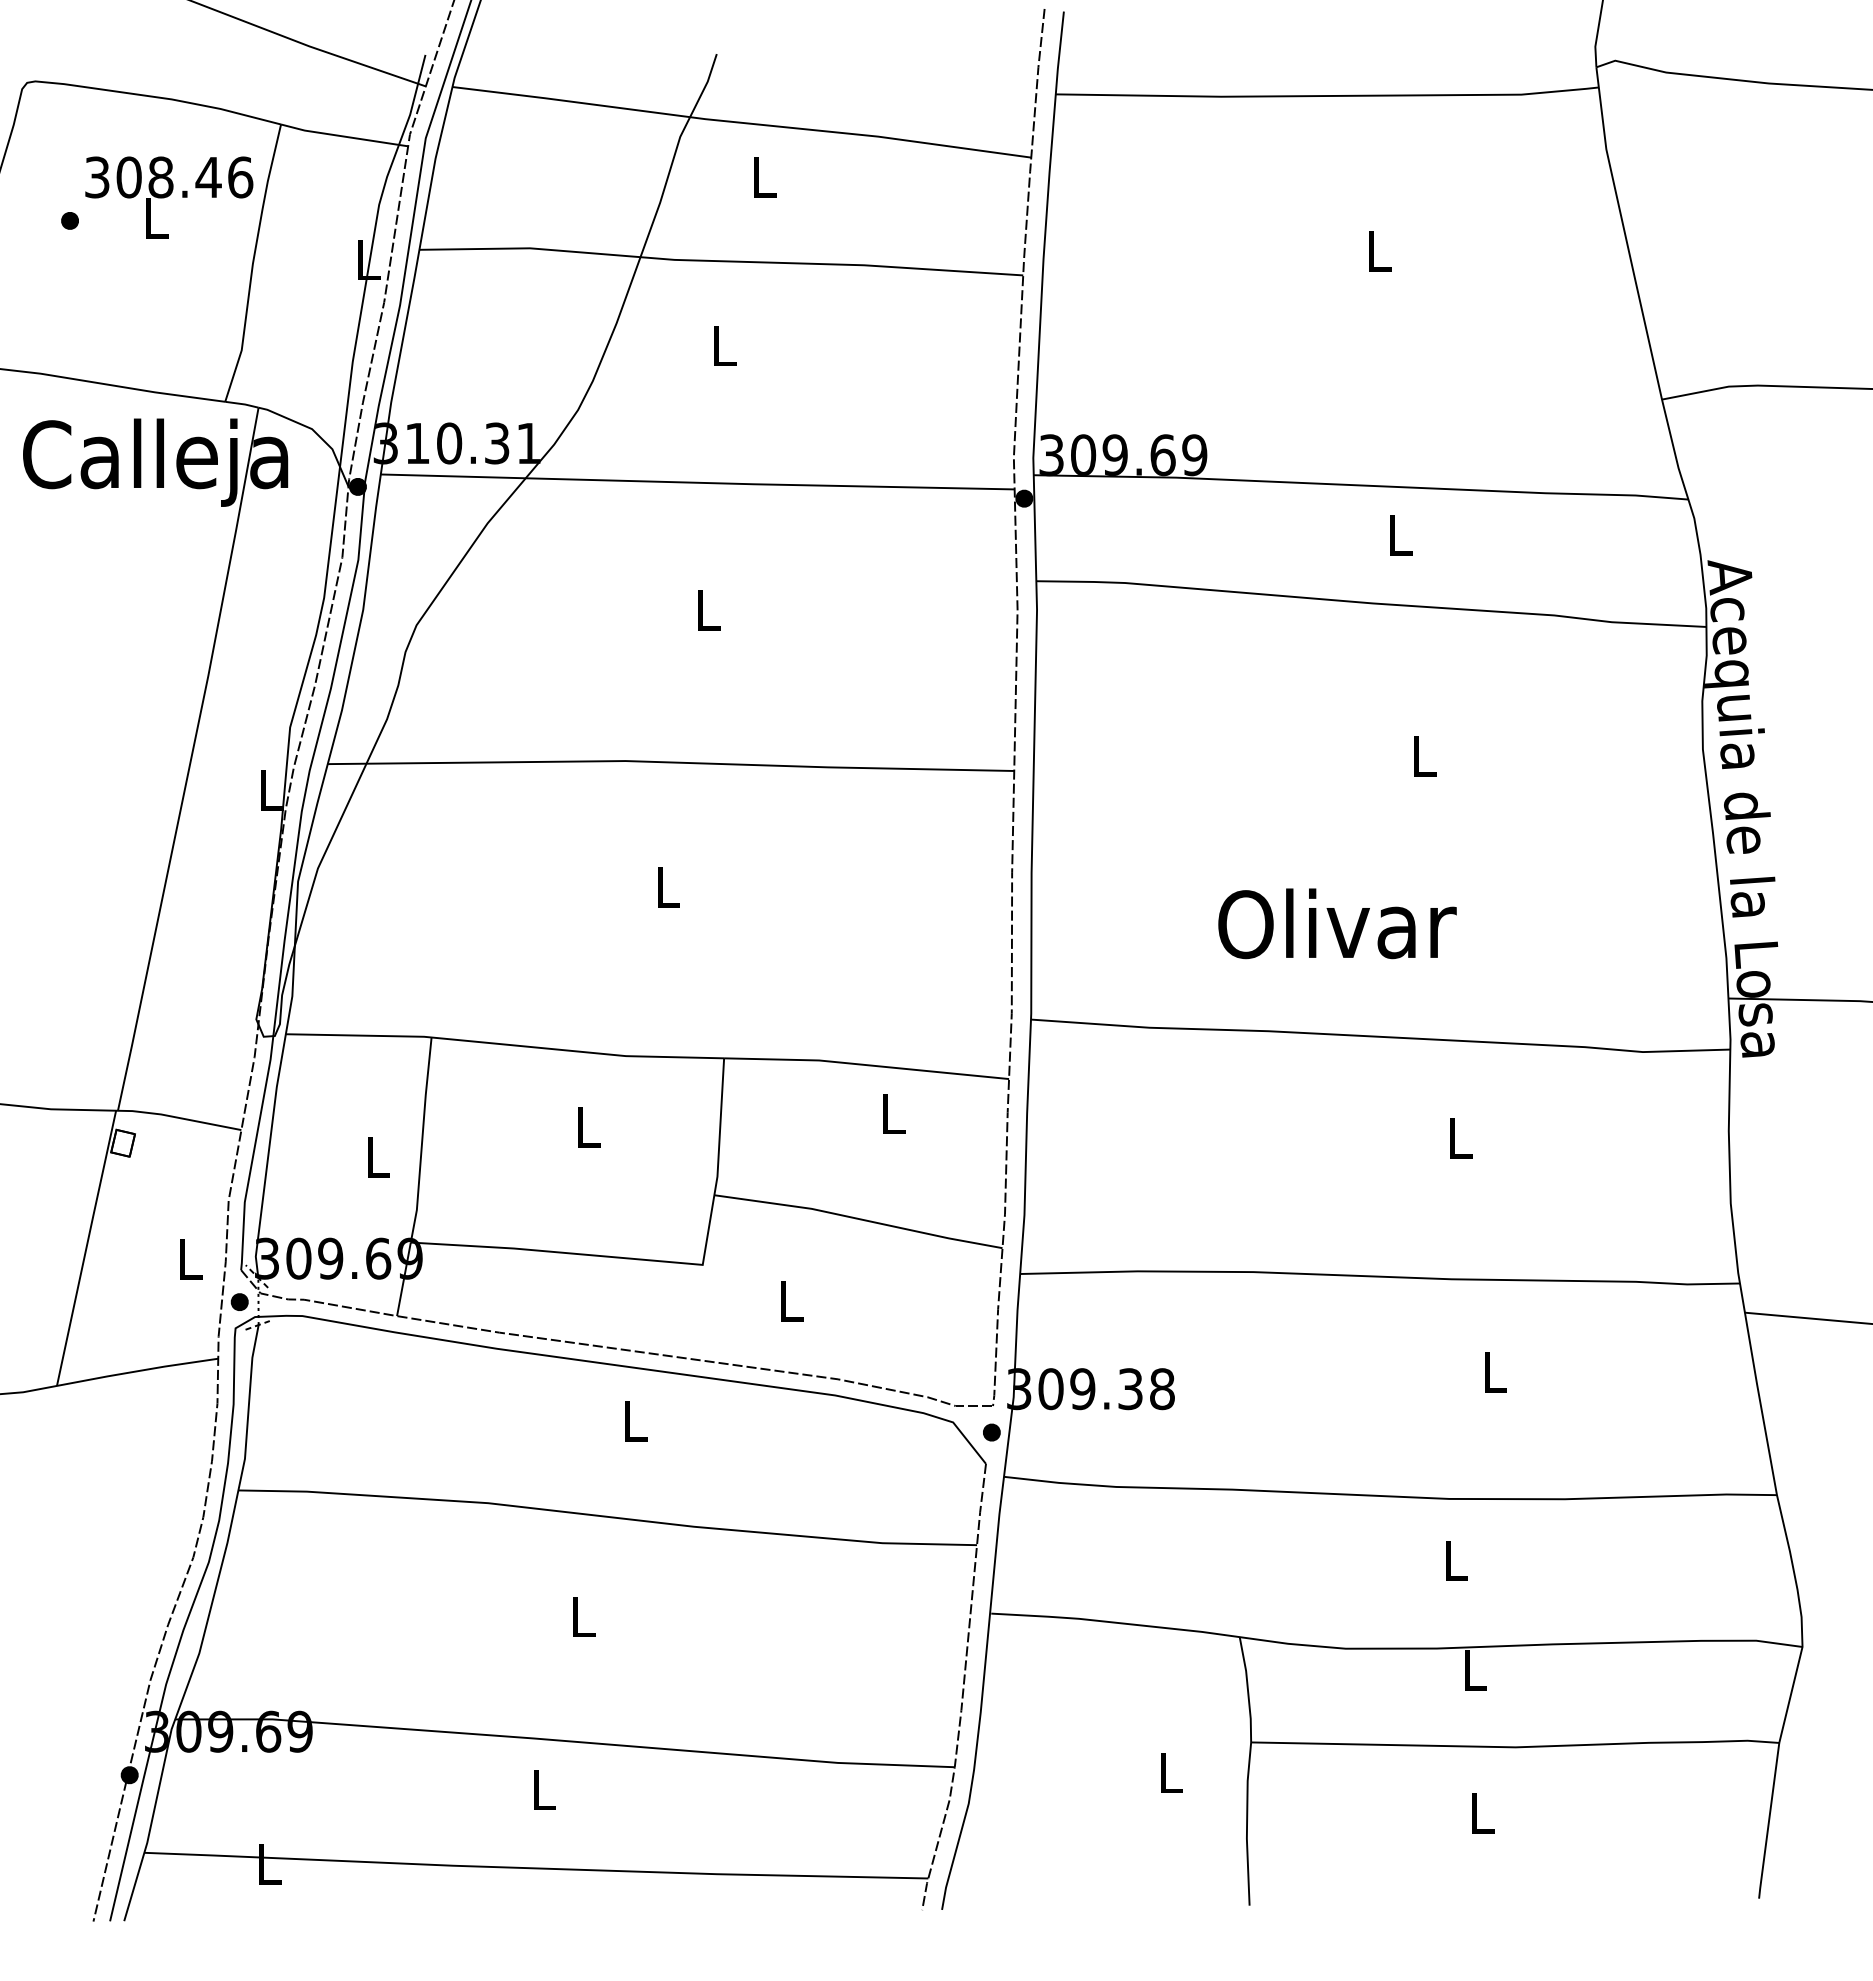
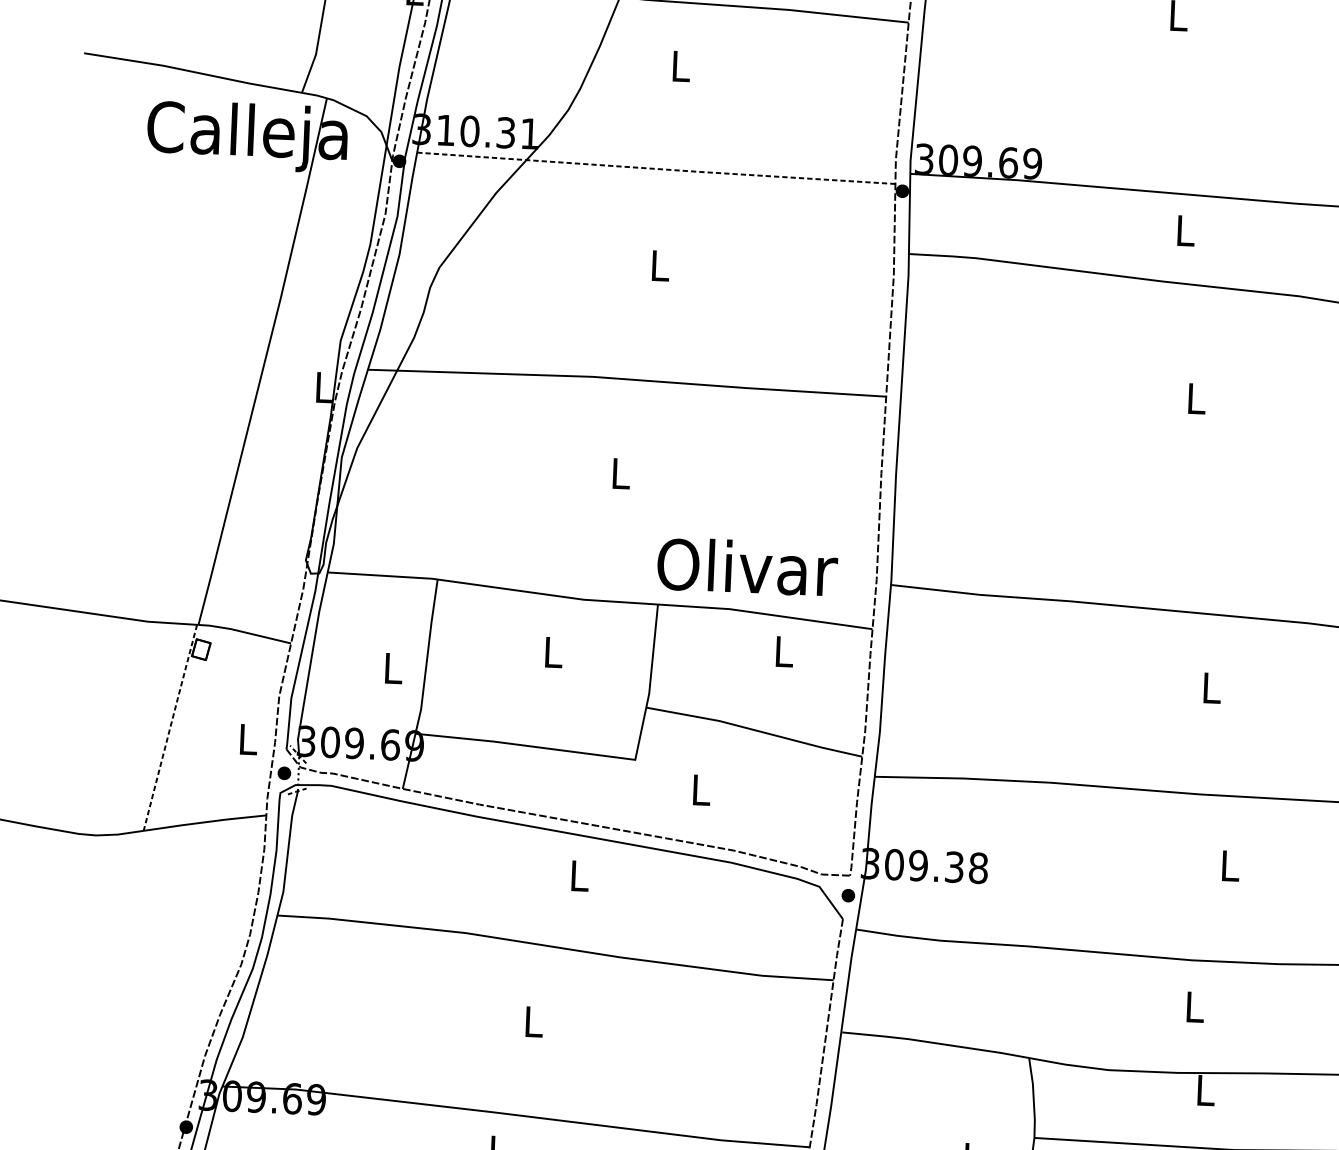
line: (698, 482) -> (656, 168), solid -> dashed
text: (1337, 923) -> (747, 566), moved
line: (86, 1247) -> (170, 727), solid -> dashed

